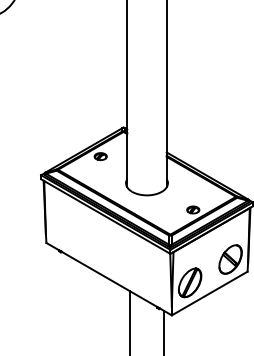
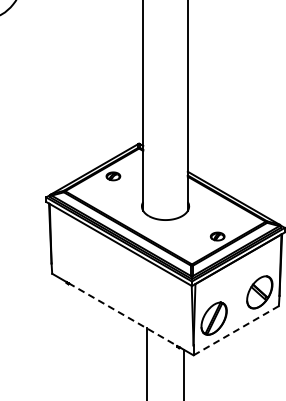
line: (108, 279) -> (122, 314), solid -> dashed
line: (209, 293) -> (236, 330), solid -> dashed

